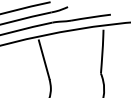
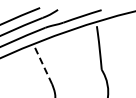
line: (44, 59) -> (43, 65), solid -> dashed

